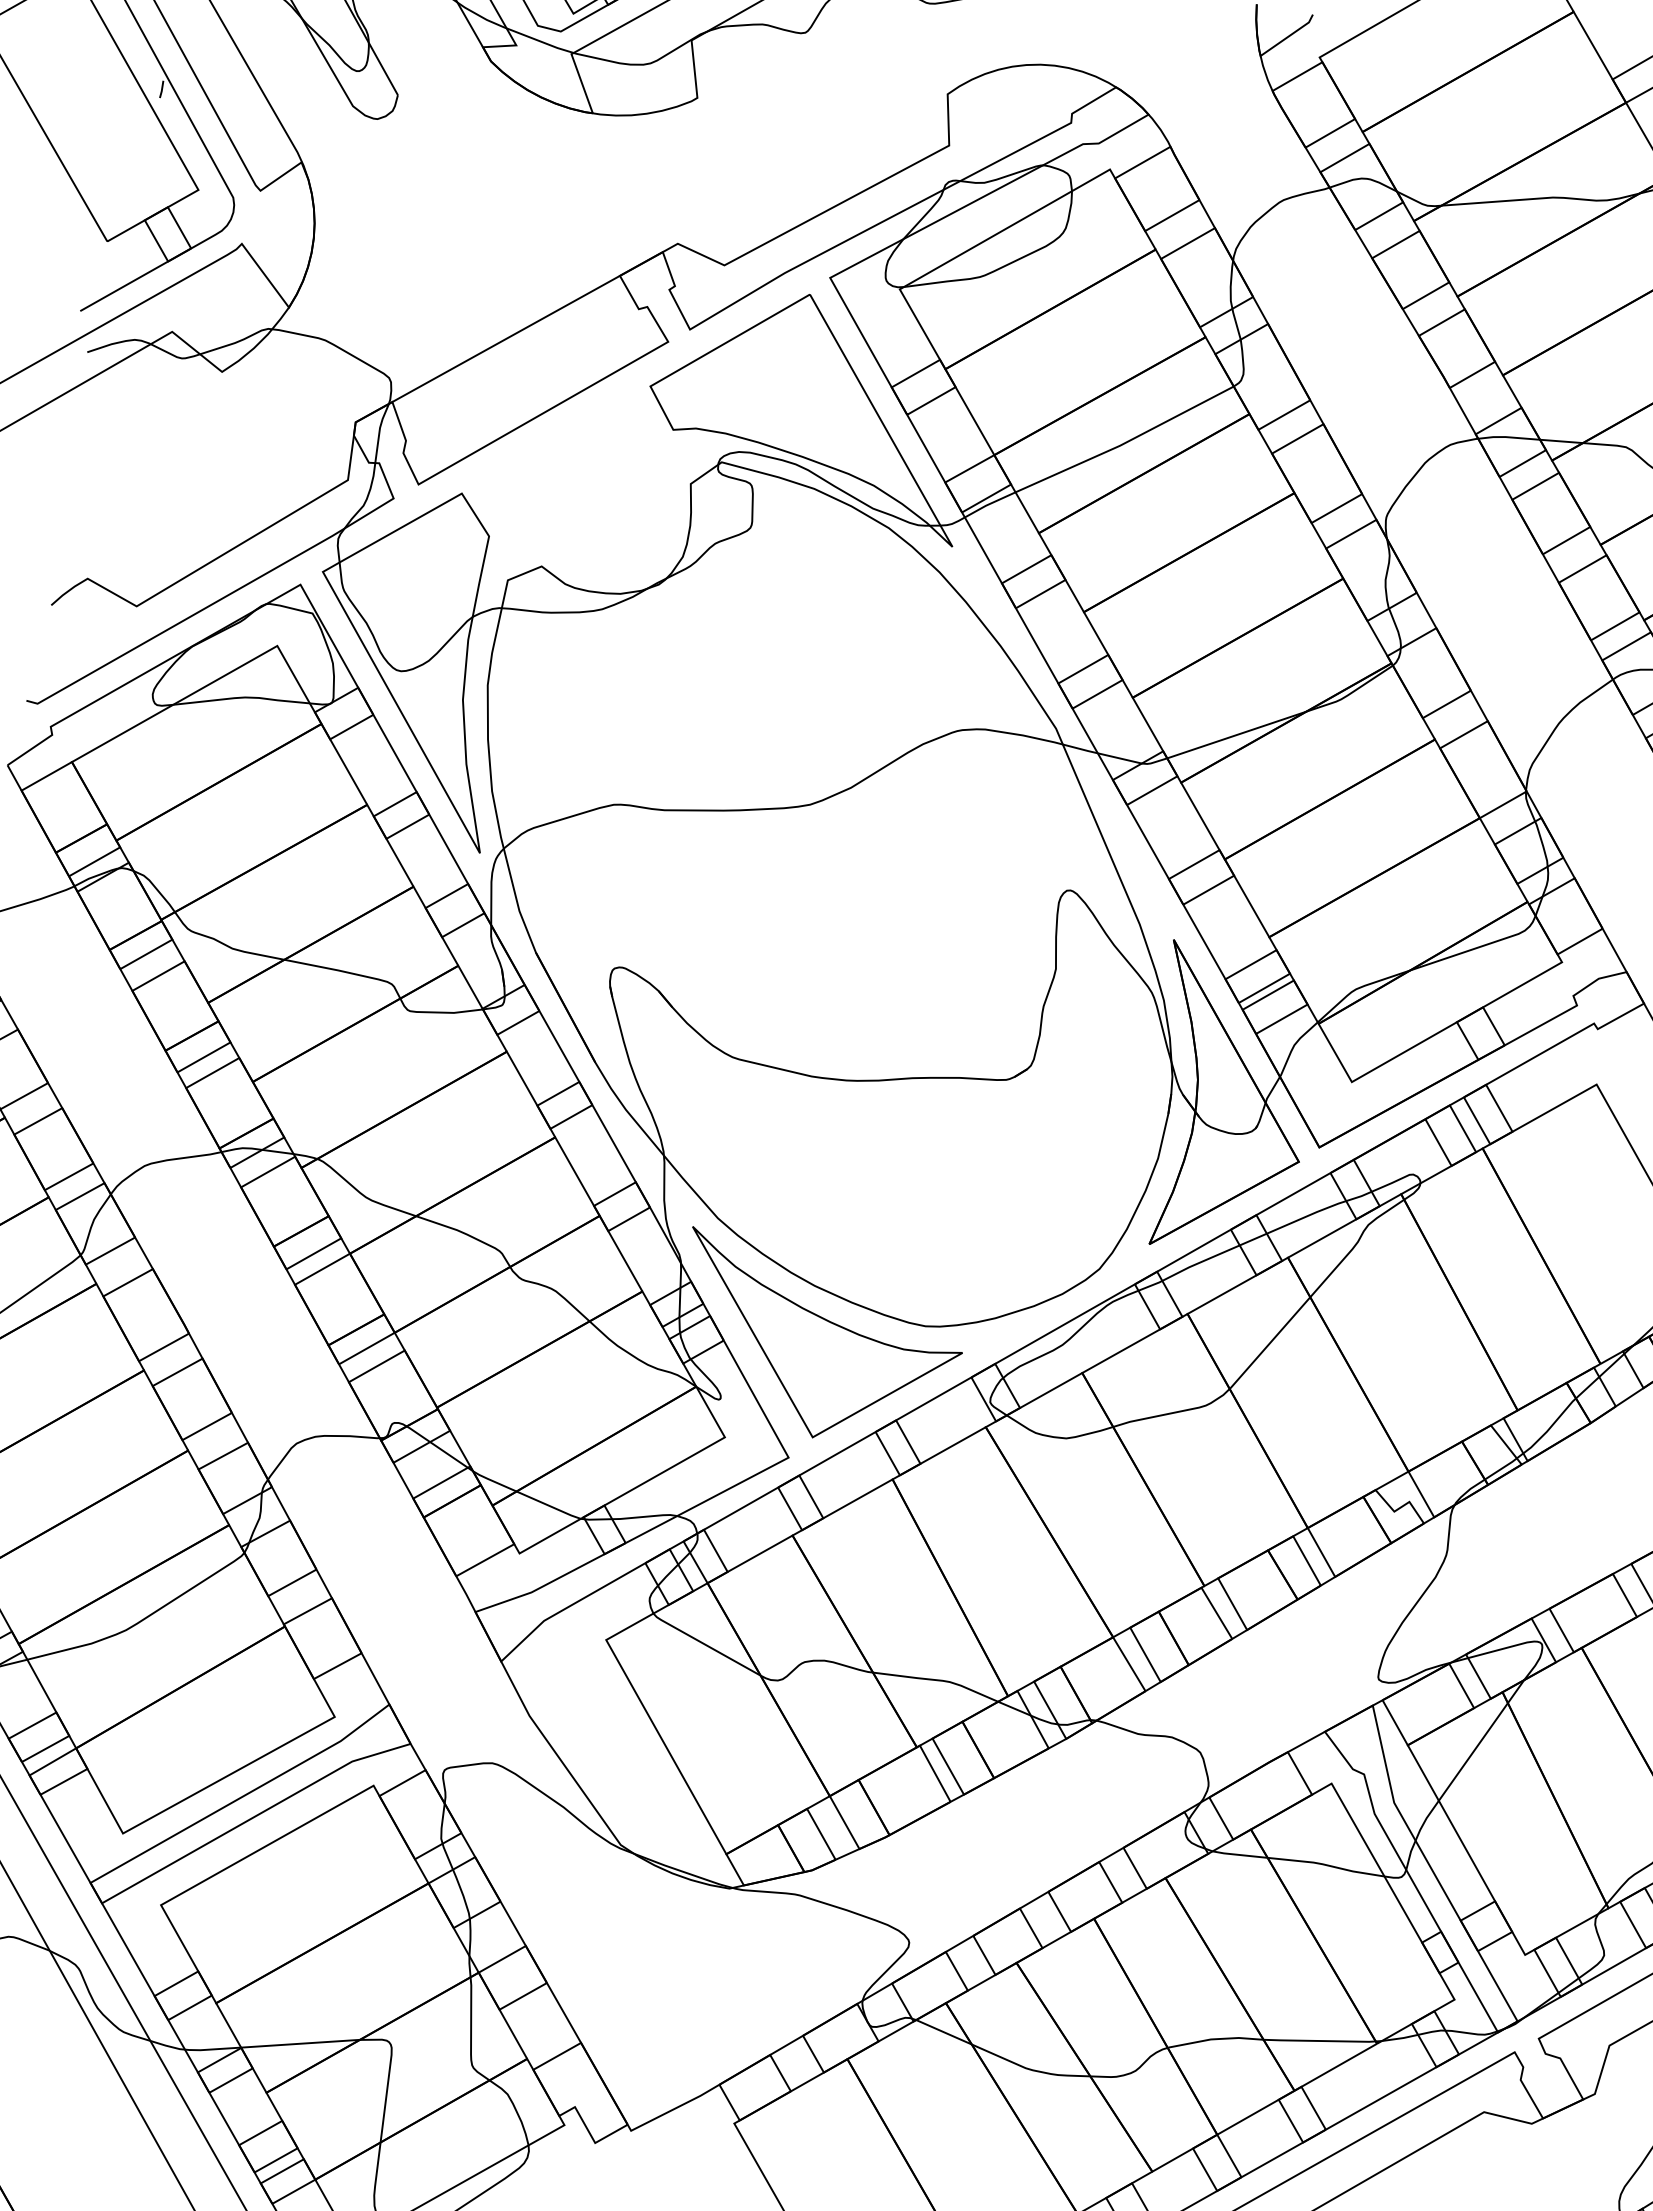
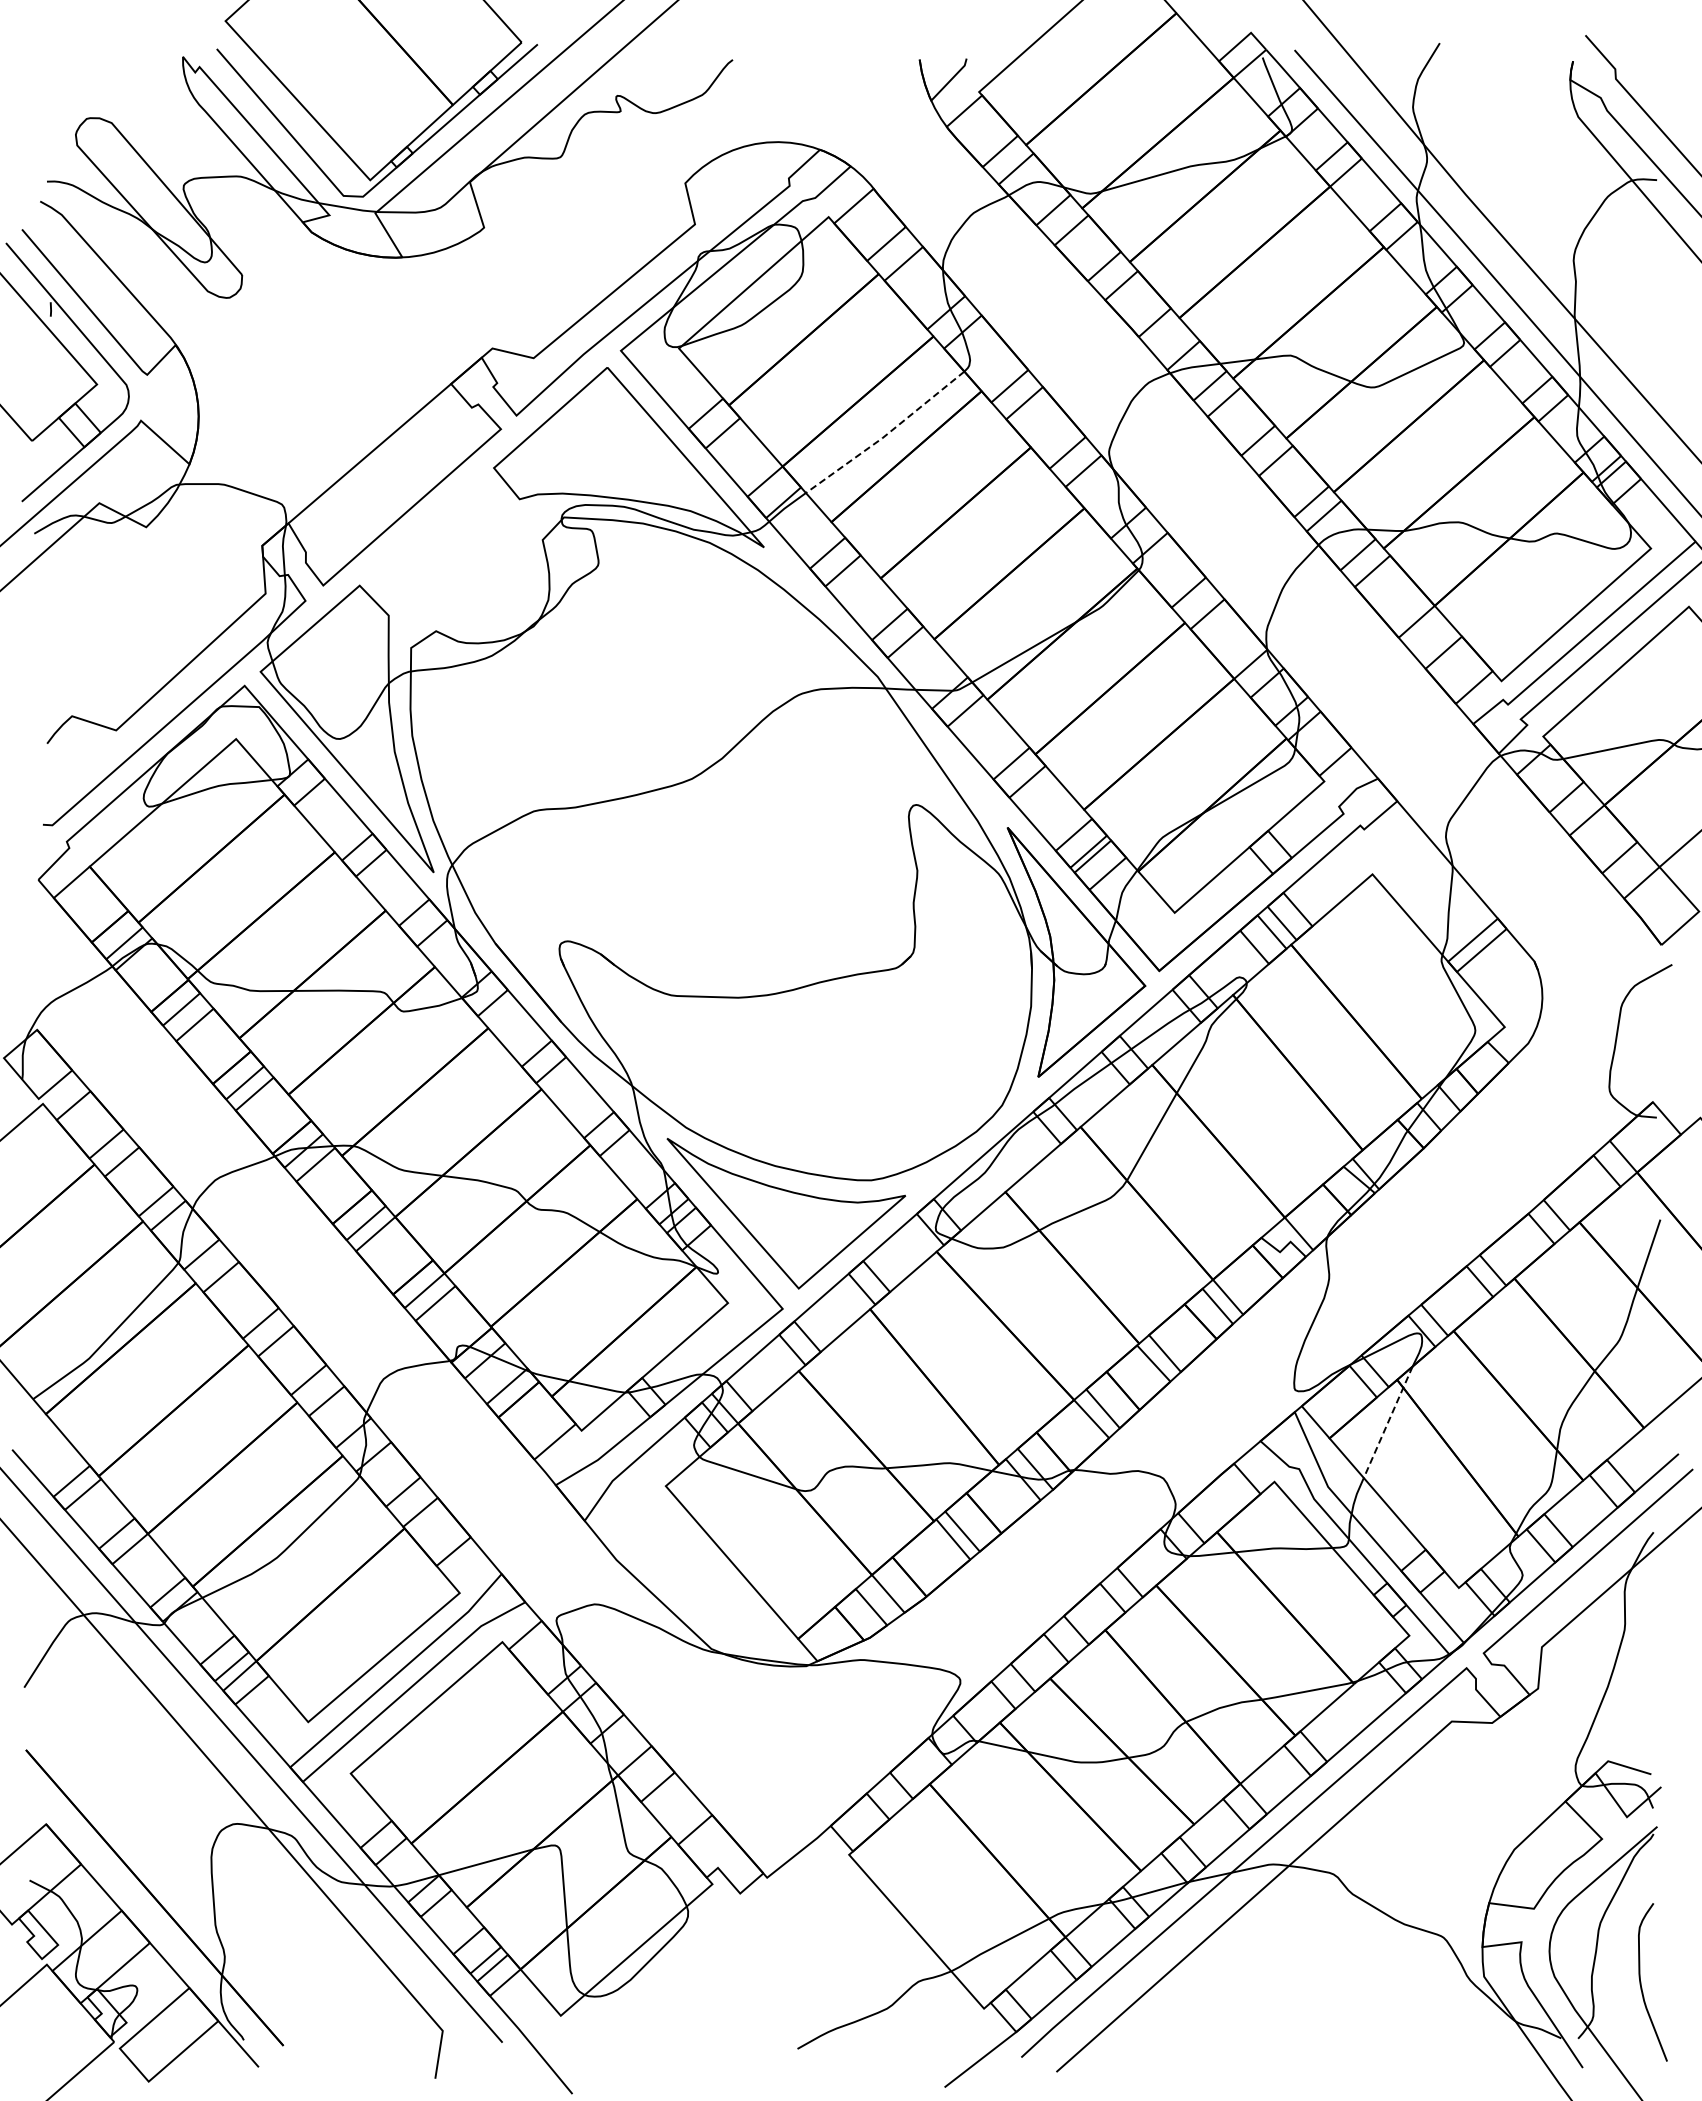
line: (1125, 443) -> (886, 435), solid -> dashed
line: (1481, 1740) -> (1388, 1422), solid -> dashed

